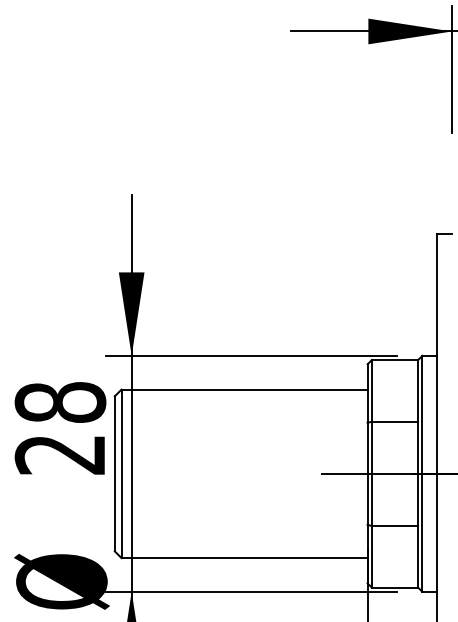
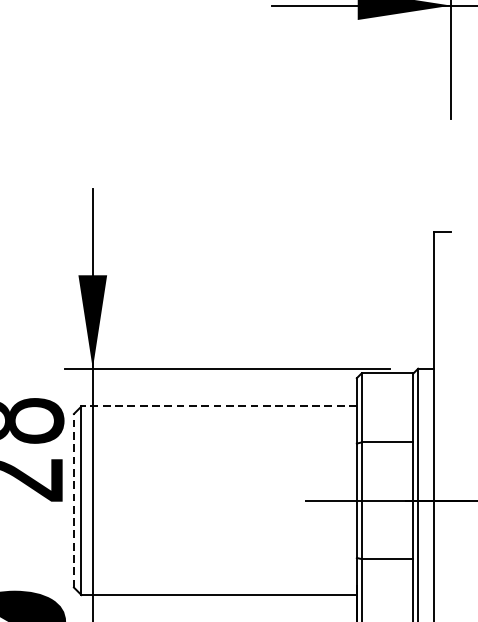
line: (244, 389) -> (219, 406), solid -> dashed
line: (114, 473) -> (73, 500), solid -> dashed

